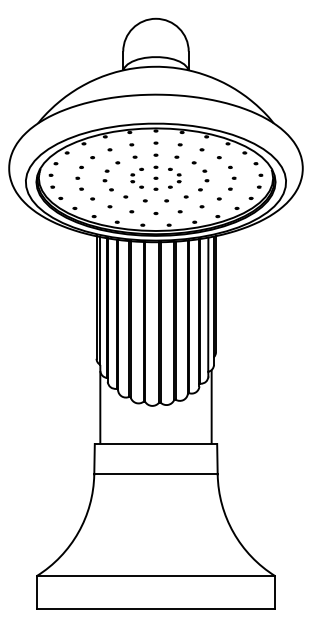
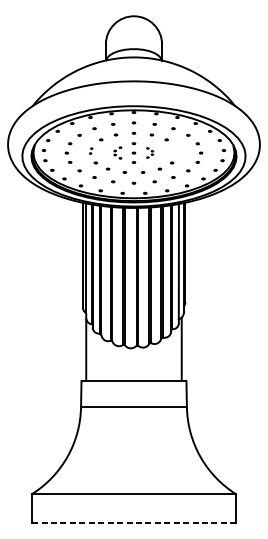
part: (105, 175) -> (90, 150), size x0.6
part: (205, 175) -> (176, 150), removed
part: (136, 177) -> (117, 152), size x0.7
part: (174, 177) -> (149, 152), size x0.6
line: (155, 609) -> (133, 522), solid -> dashed

